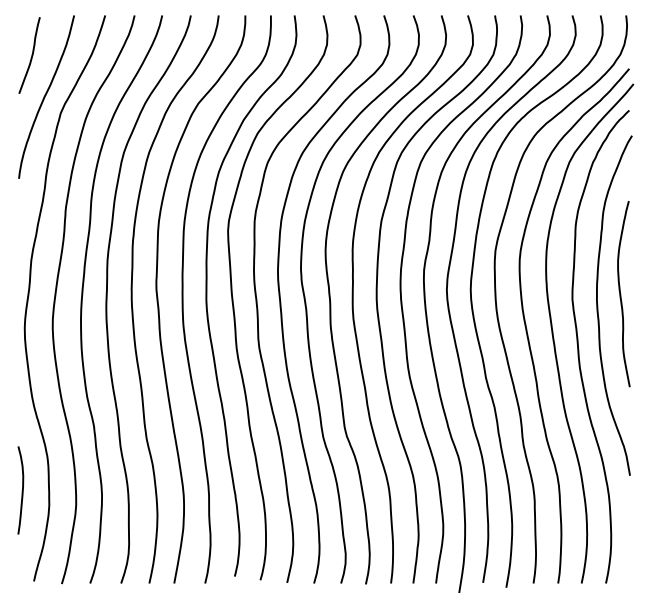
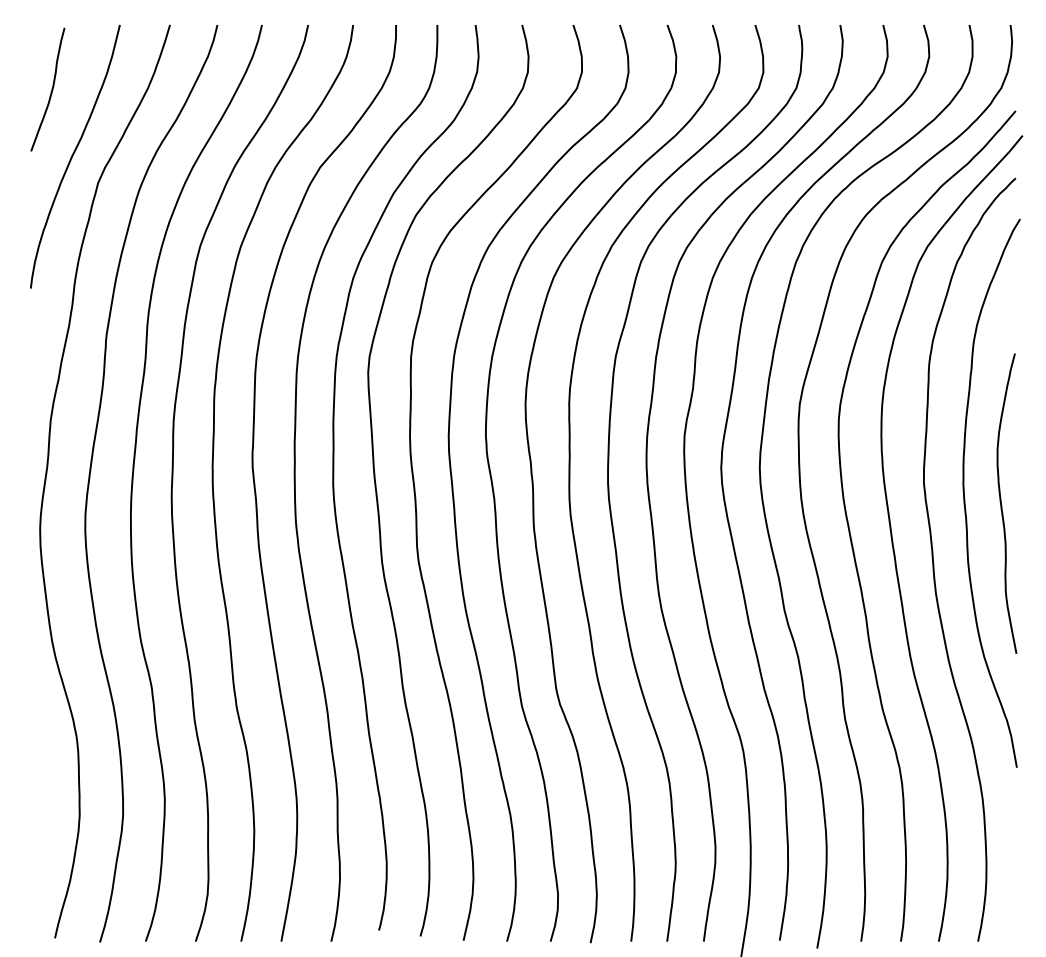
curve: (621, 294) -> (1003, 504), moved
curve: (21, 490) -> (34, 791), removed

